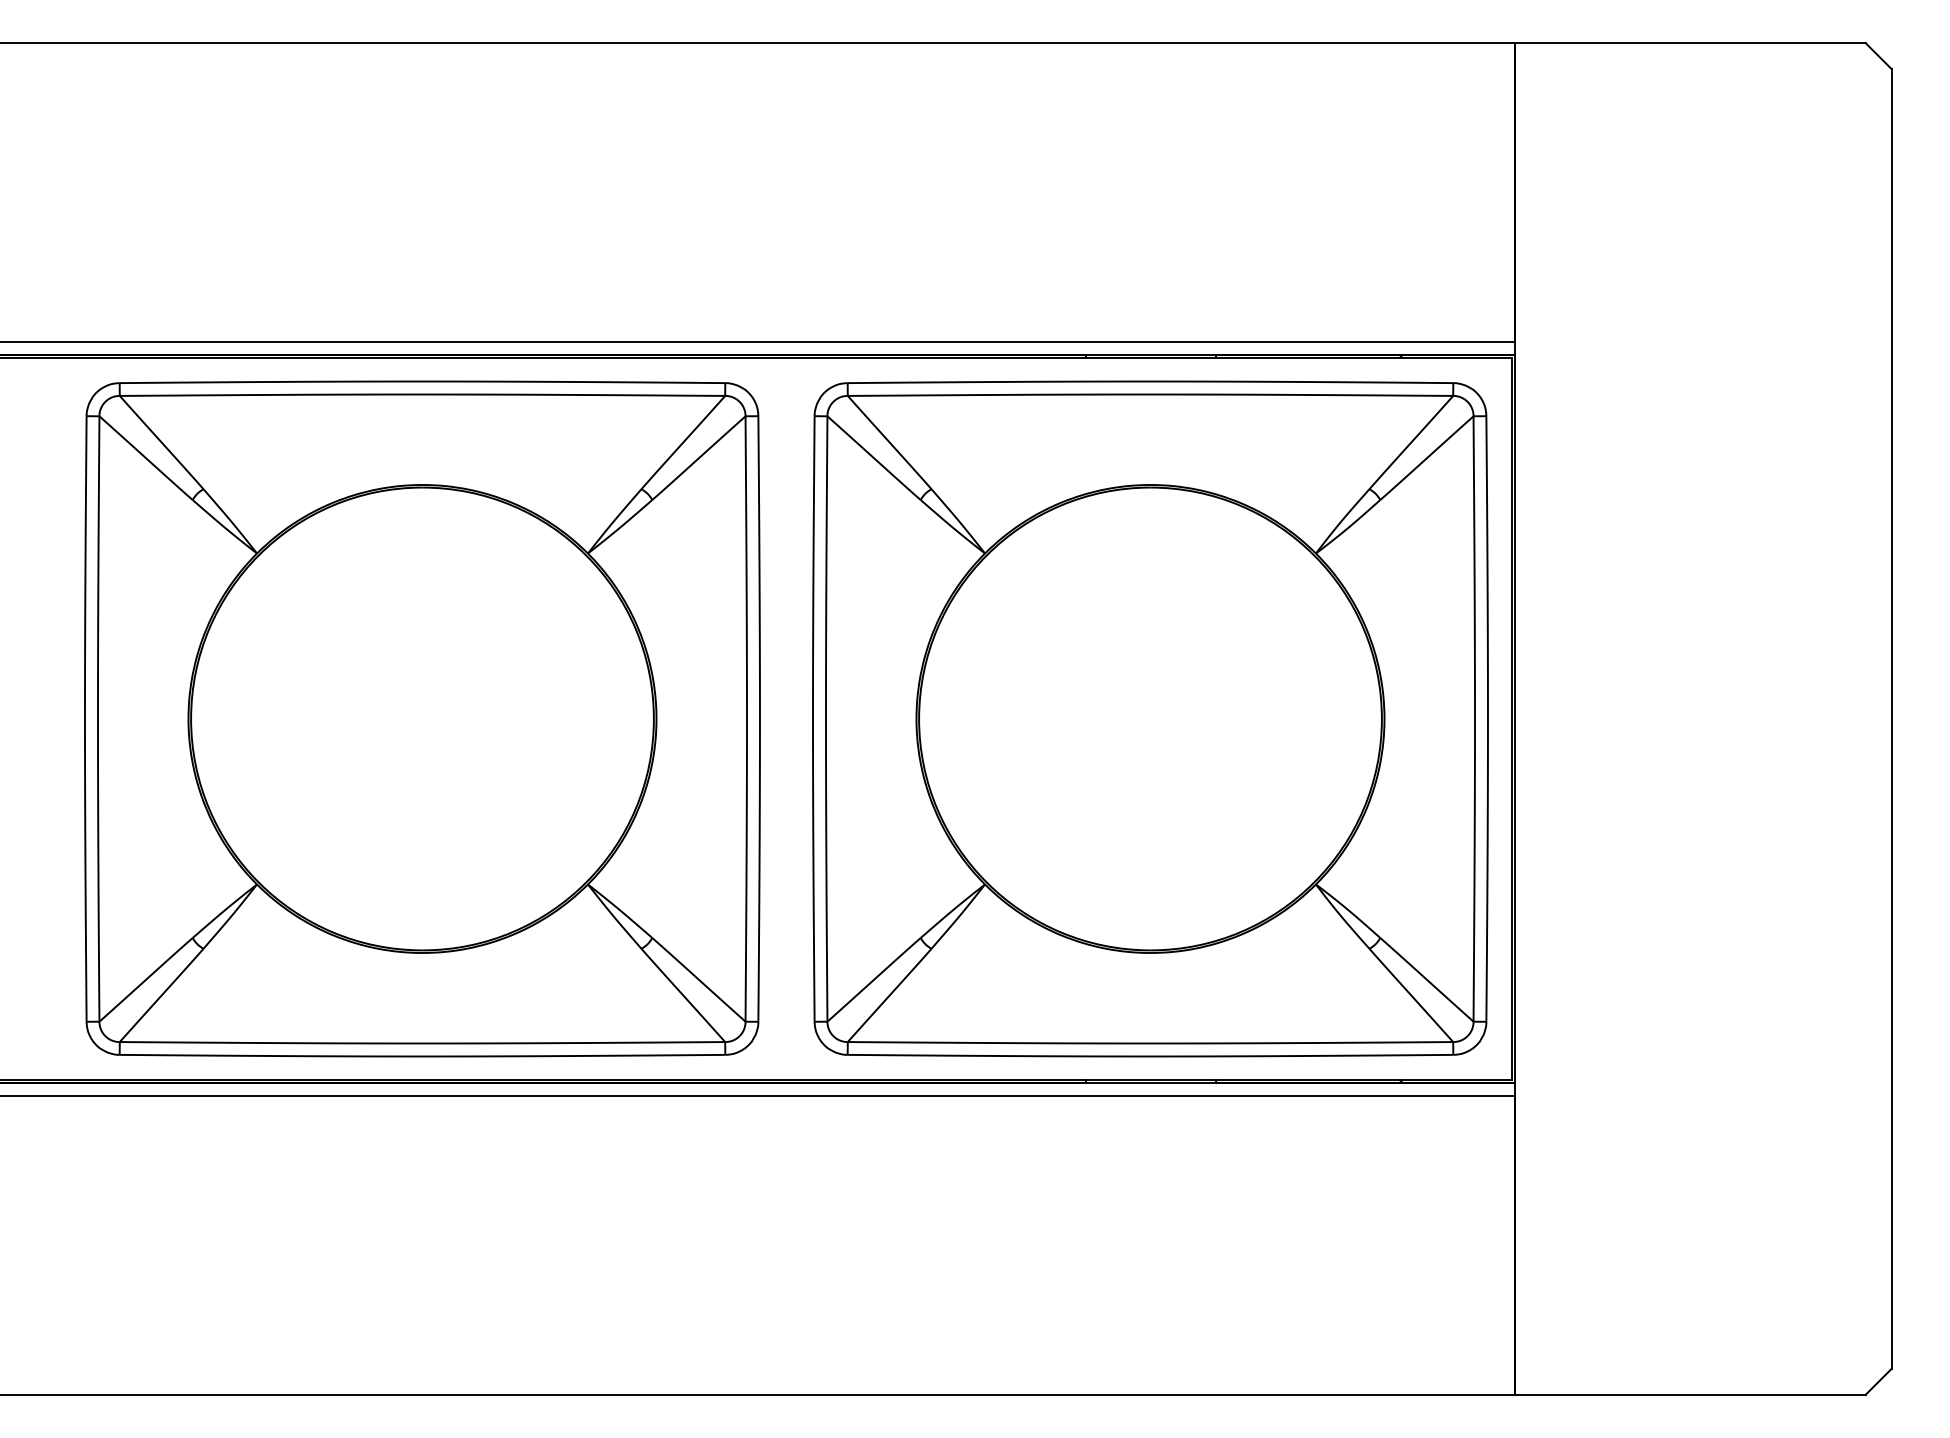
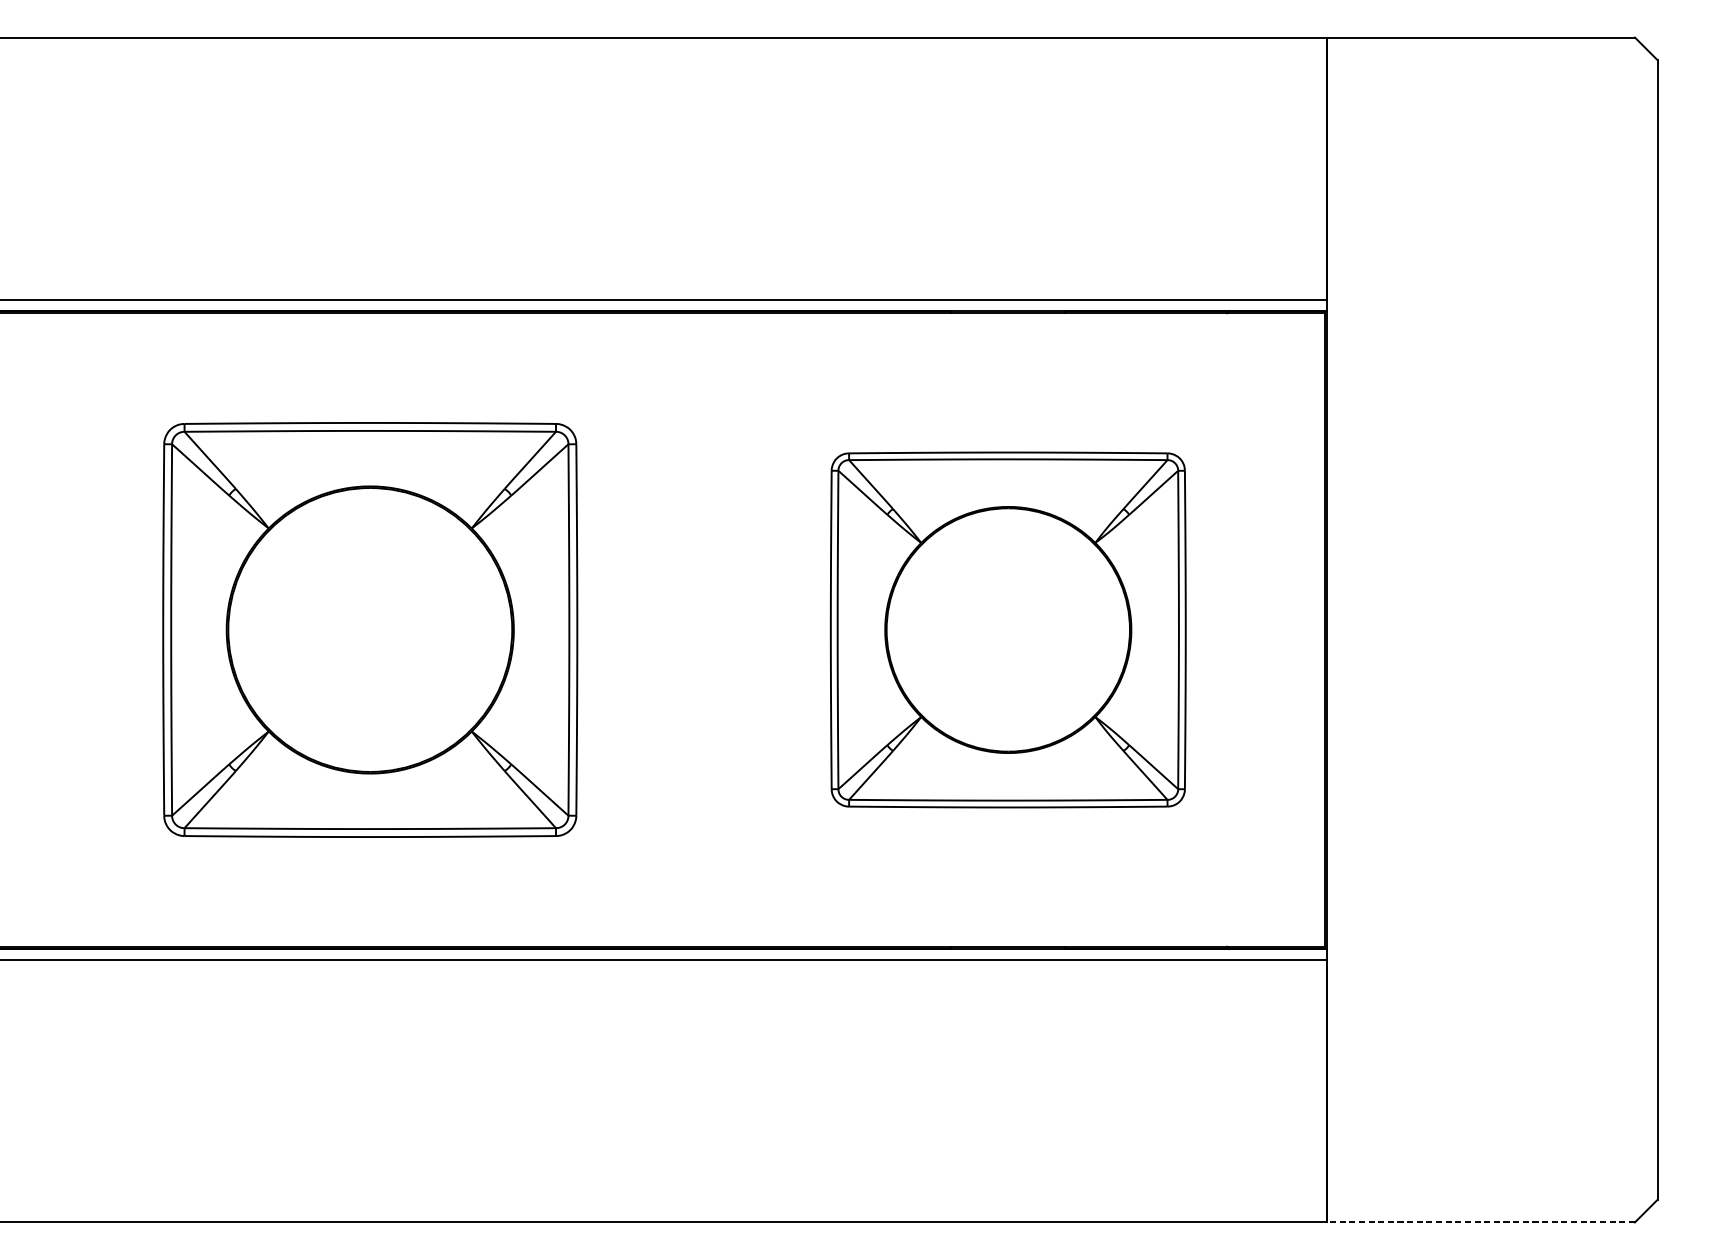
part: (422, 718) -> (370, 629), size x0.7
part: (1150, 718) -> (1008, 629), size x0.6
line: (1689, 1394) -> (1480, 1222), solid -> dashed

